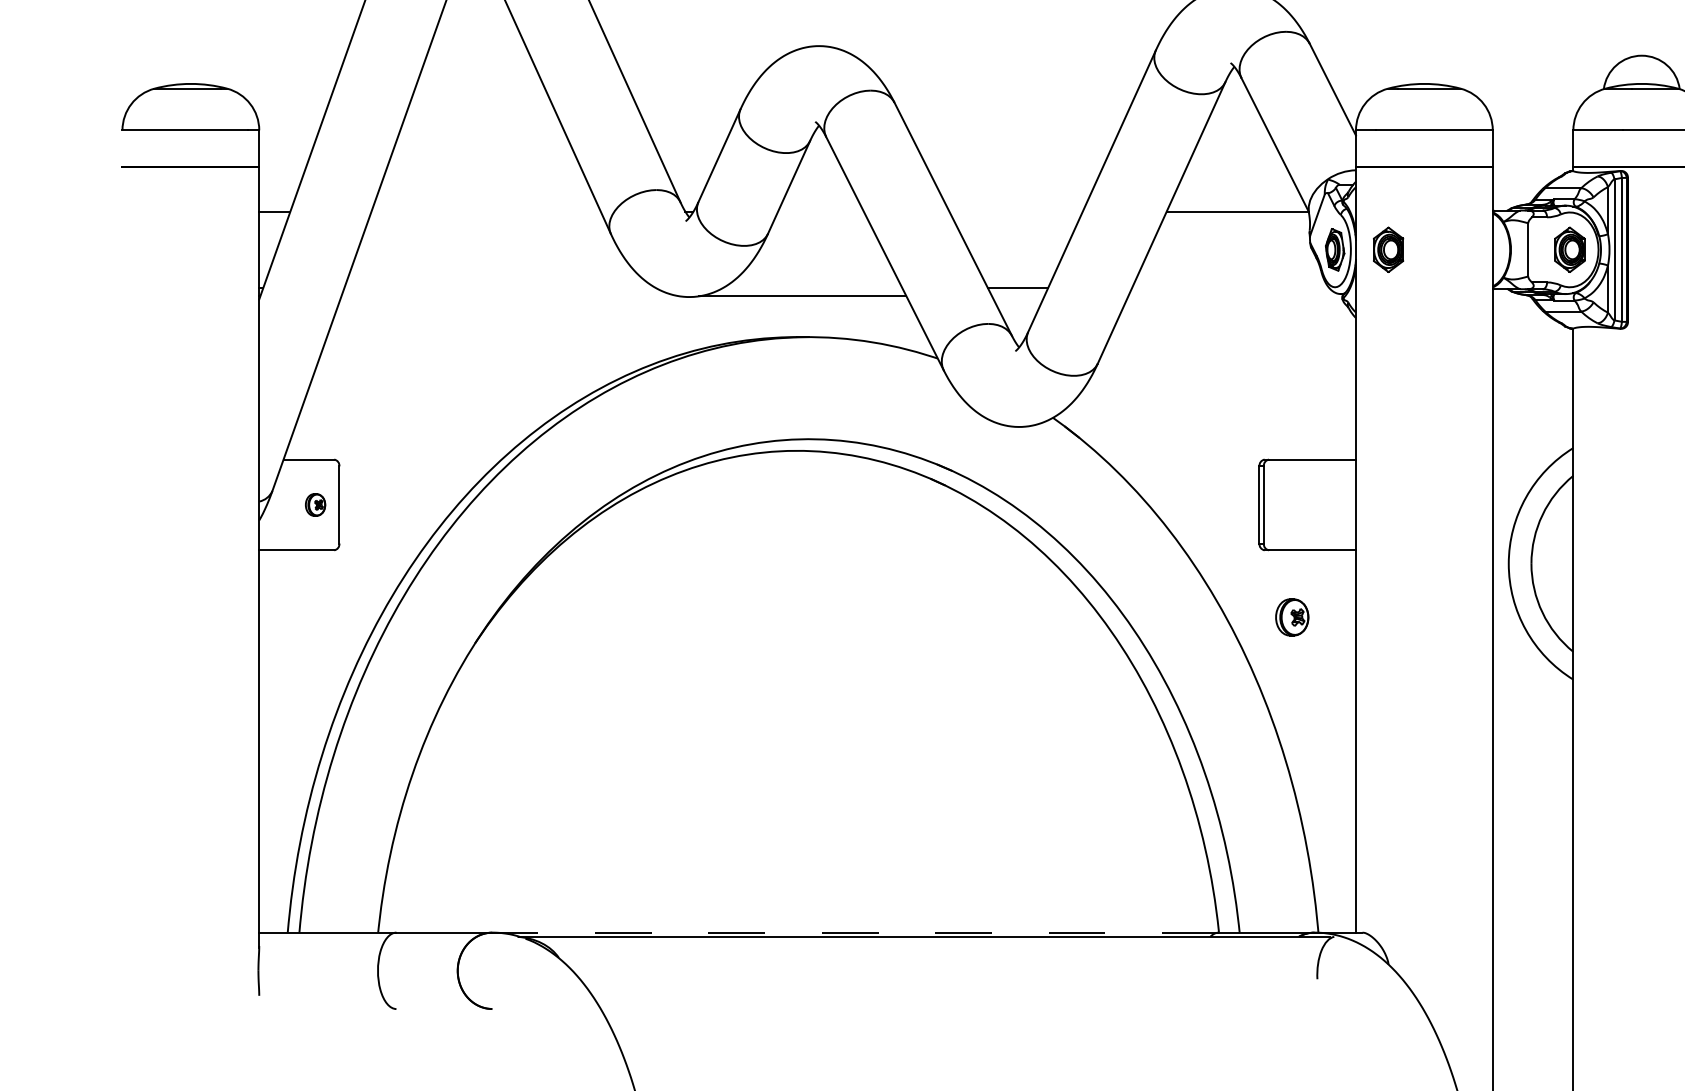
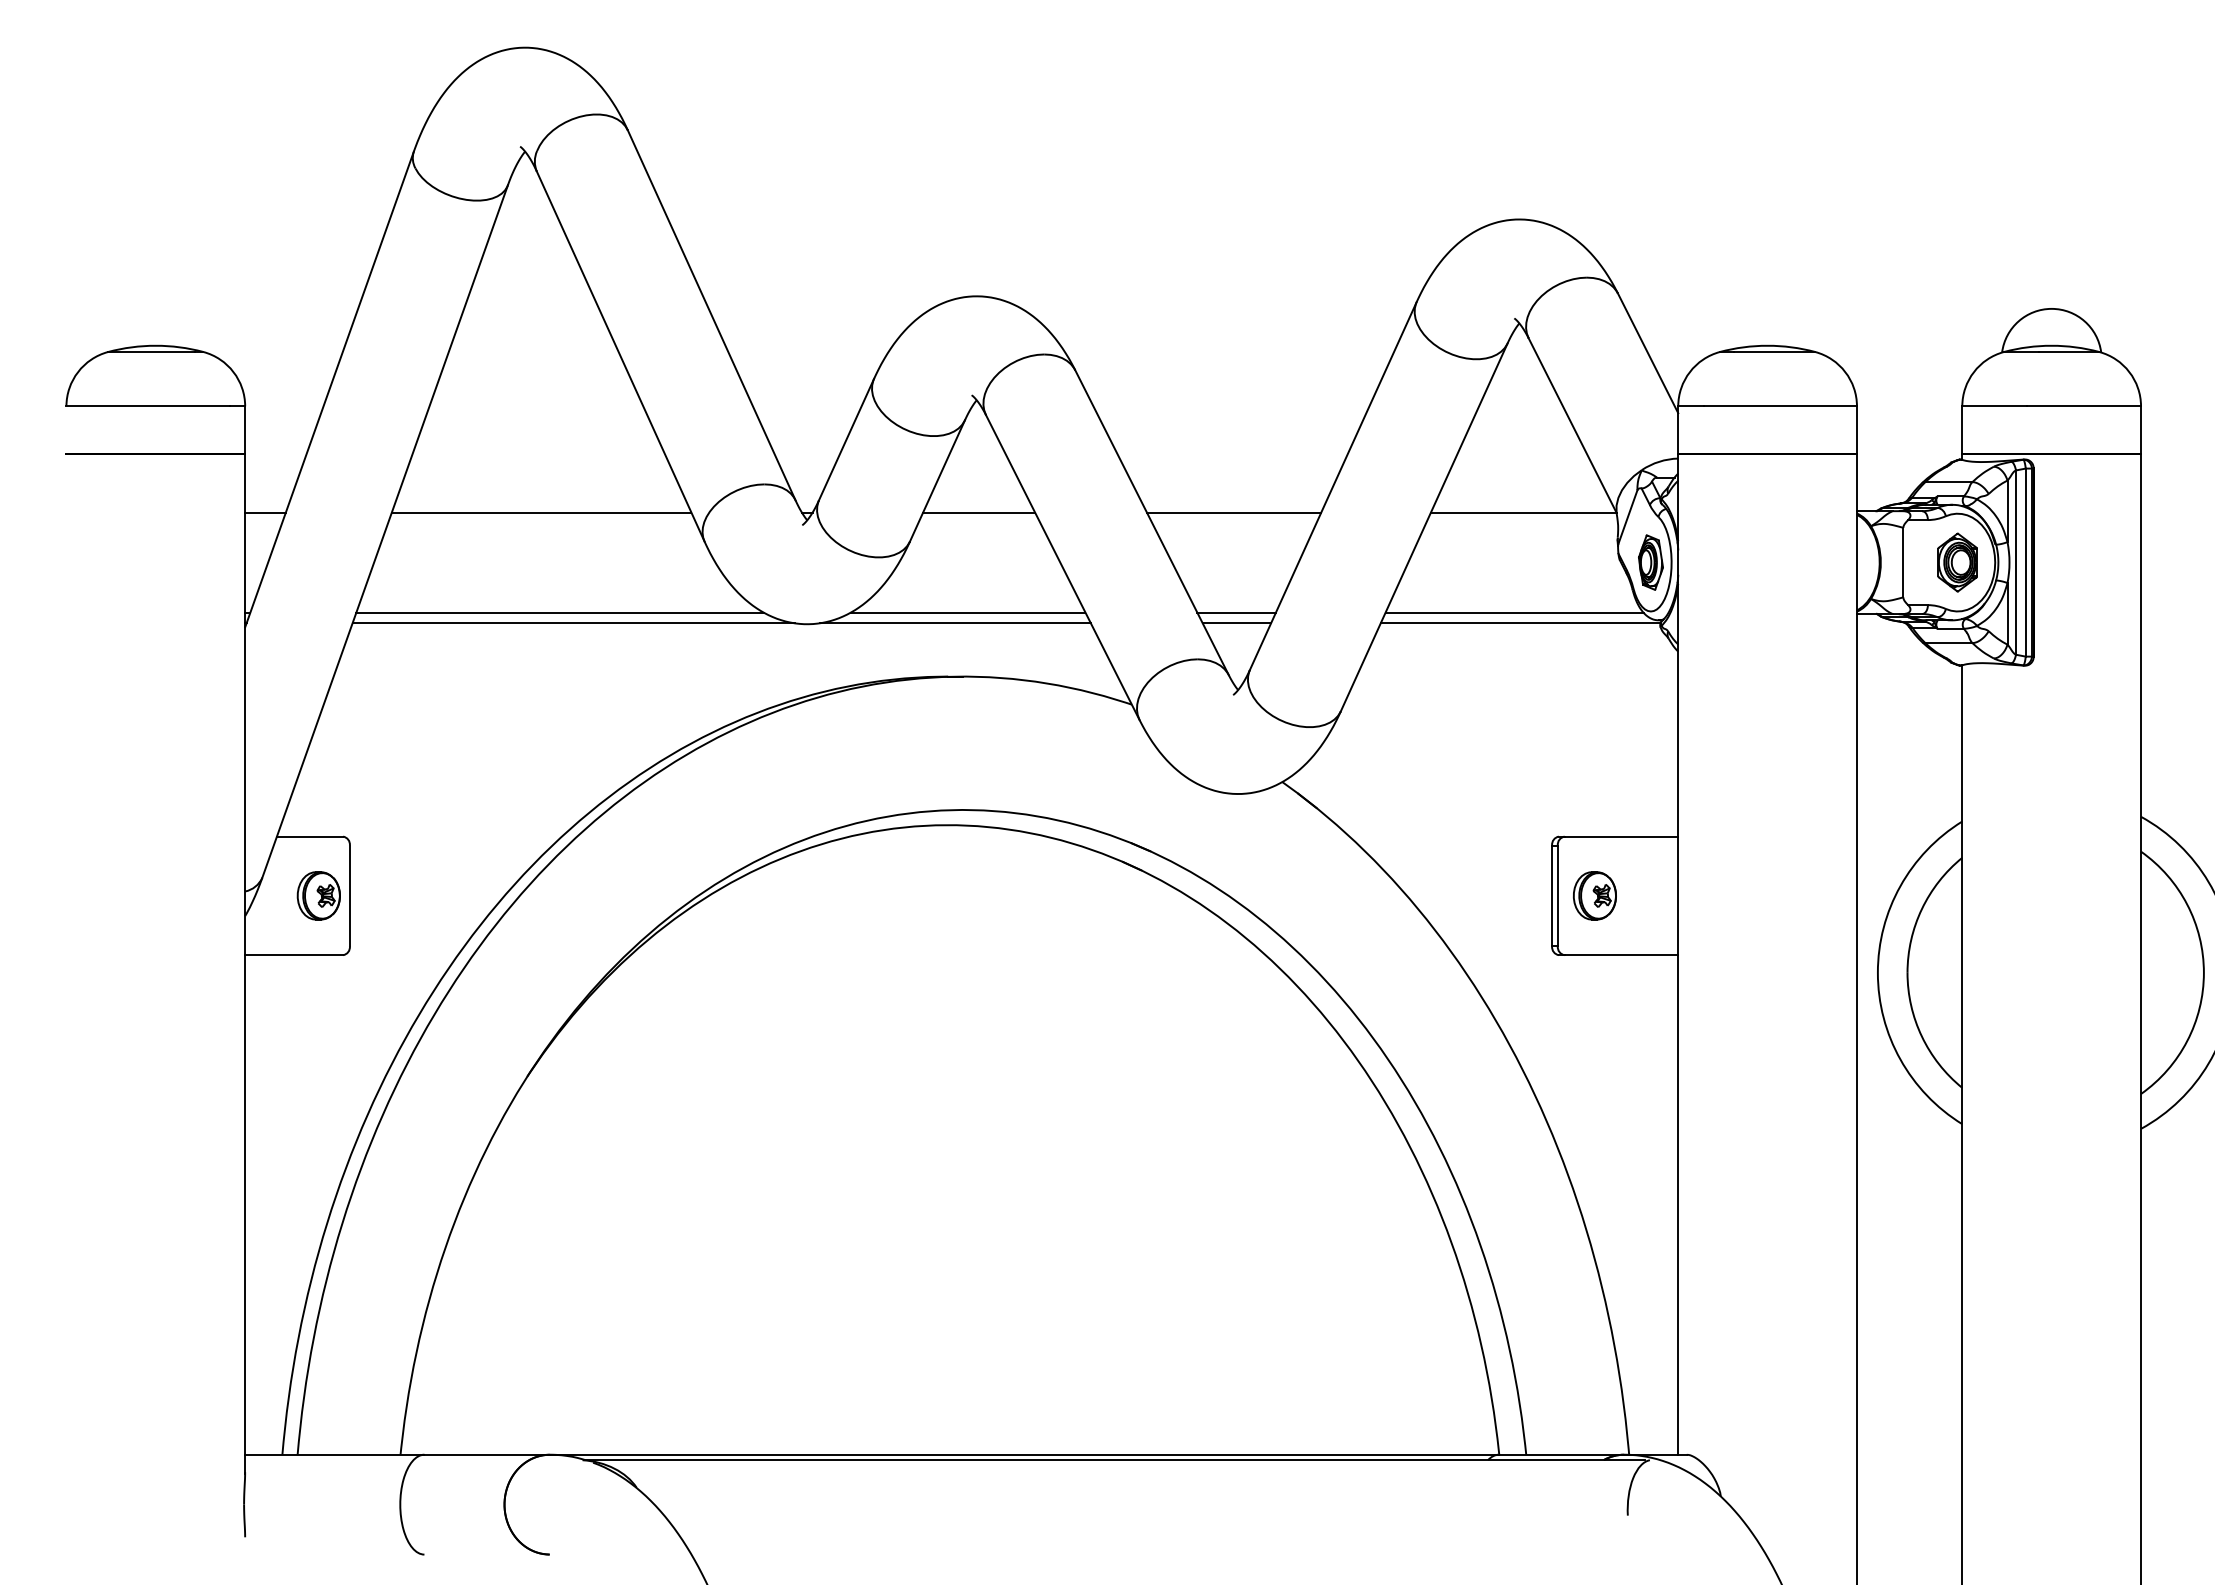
line: (486, 211) -> (541, 512), added
line: (821, 211) -> (979, 512), added
line: (1015, 211) -> (1233, 512), added
part: (1388, 249) -> (1720, 562), removed
line: (499, 288) -> (559, 612), added
line: (812, 288) -> (967, 612), added
line: (1230, 288) -> (1514, 612), added
line: (510, 296) -> (573, 623), added
line: (1017, 296) -> (1236, 623), added
line: (1235, 296) -> (1520, 623), added
part: (315, 504) -> (318, 895), size x1.67
part: (1291, 617) -> (1594, 895), moved
line: (855, 932) -> (1024, 1454), dashed -> solid

